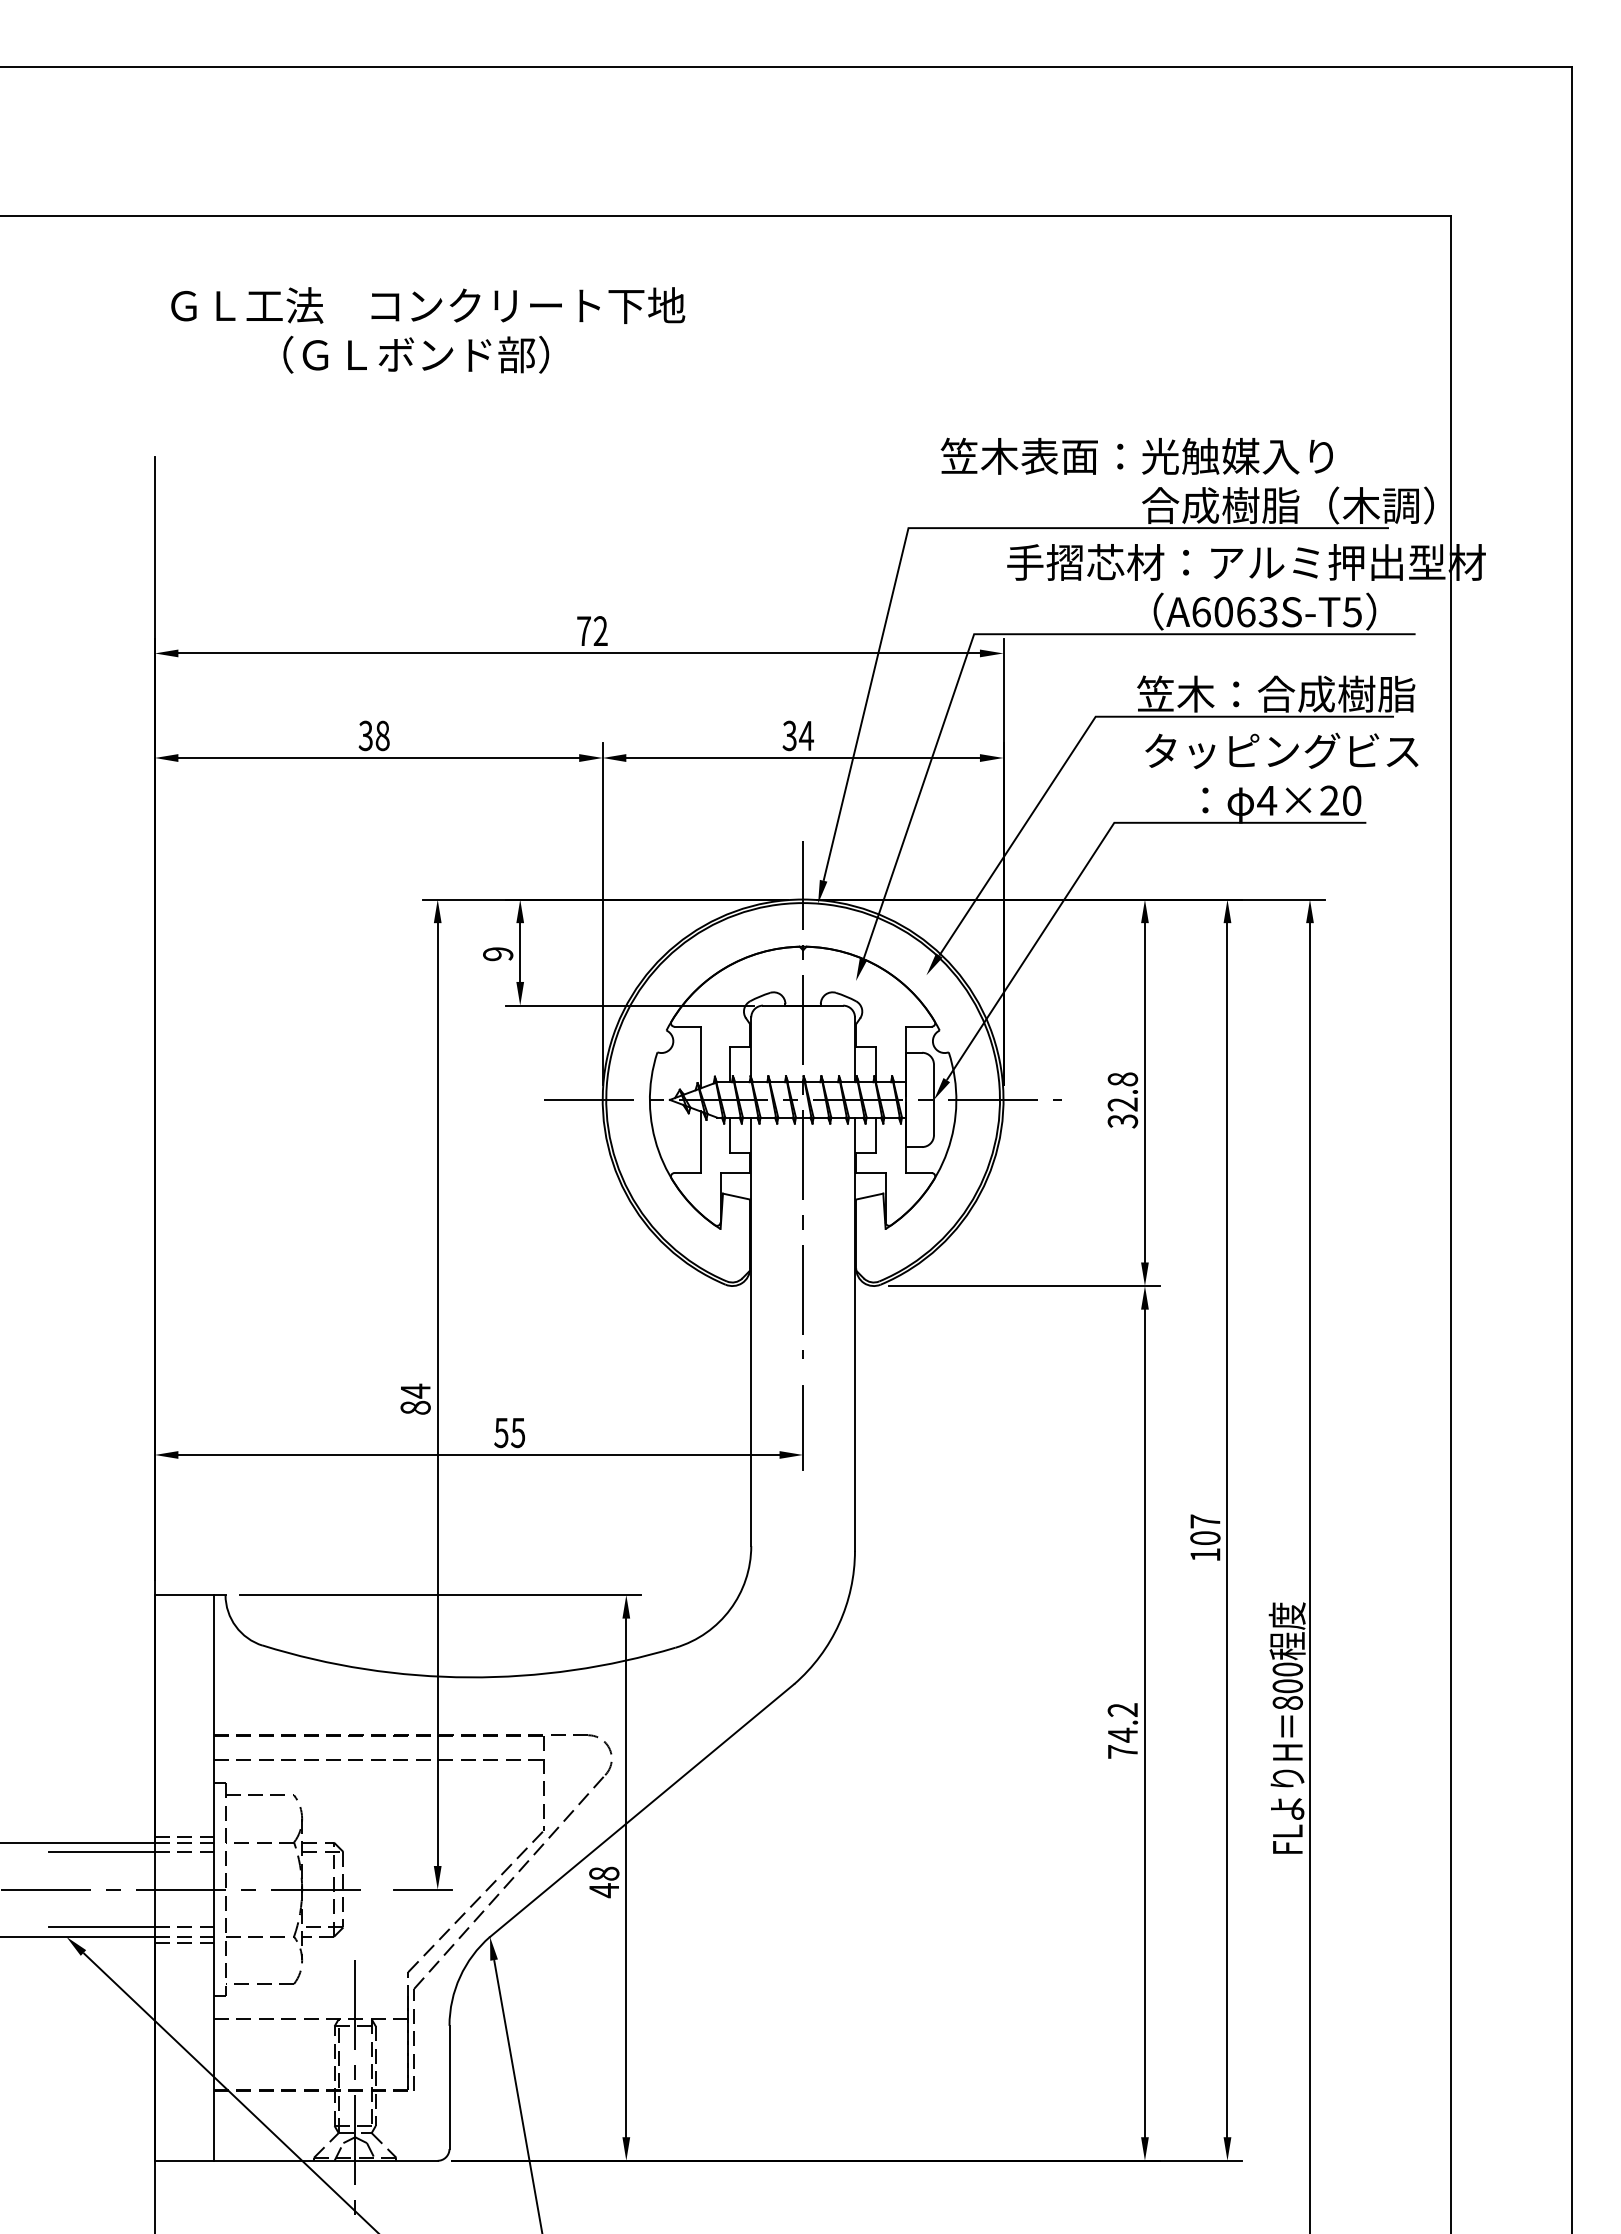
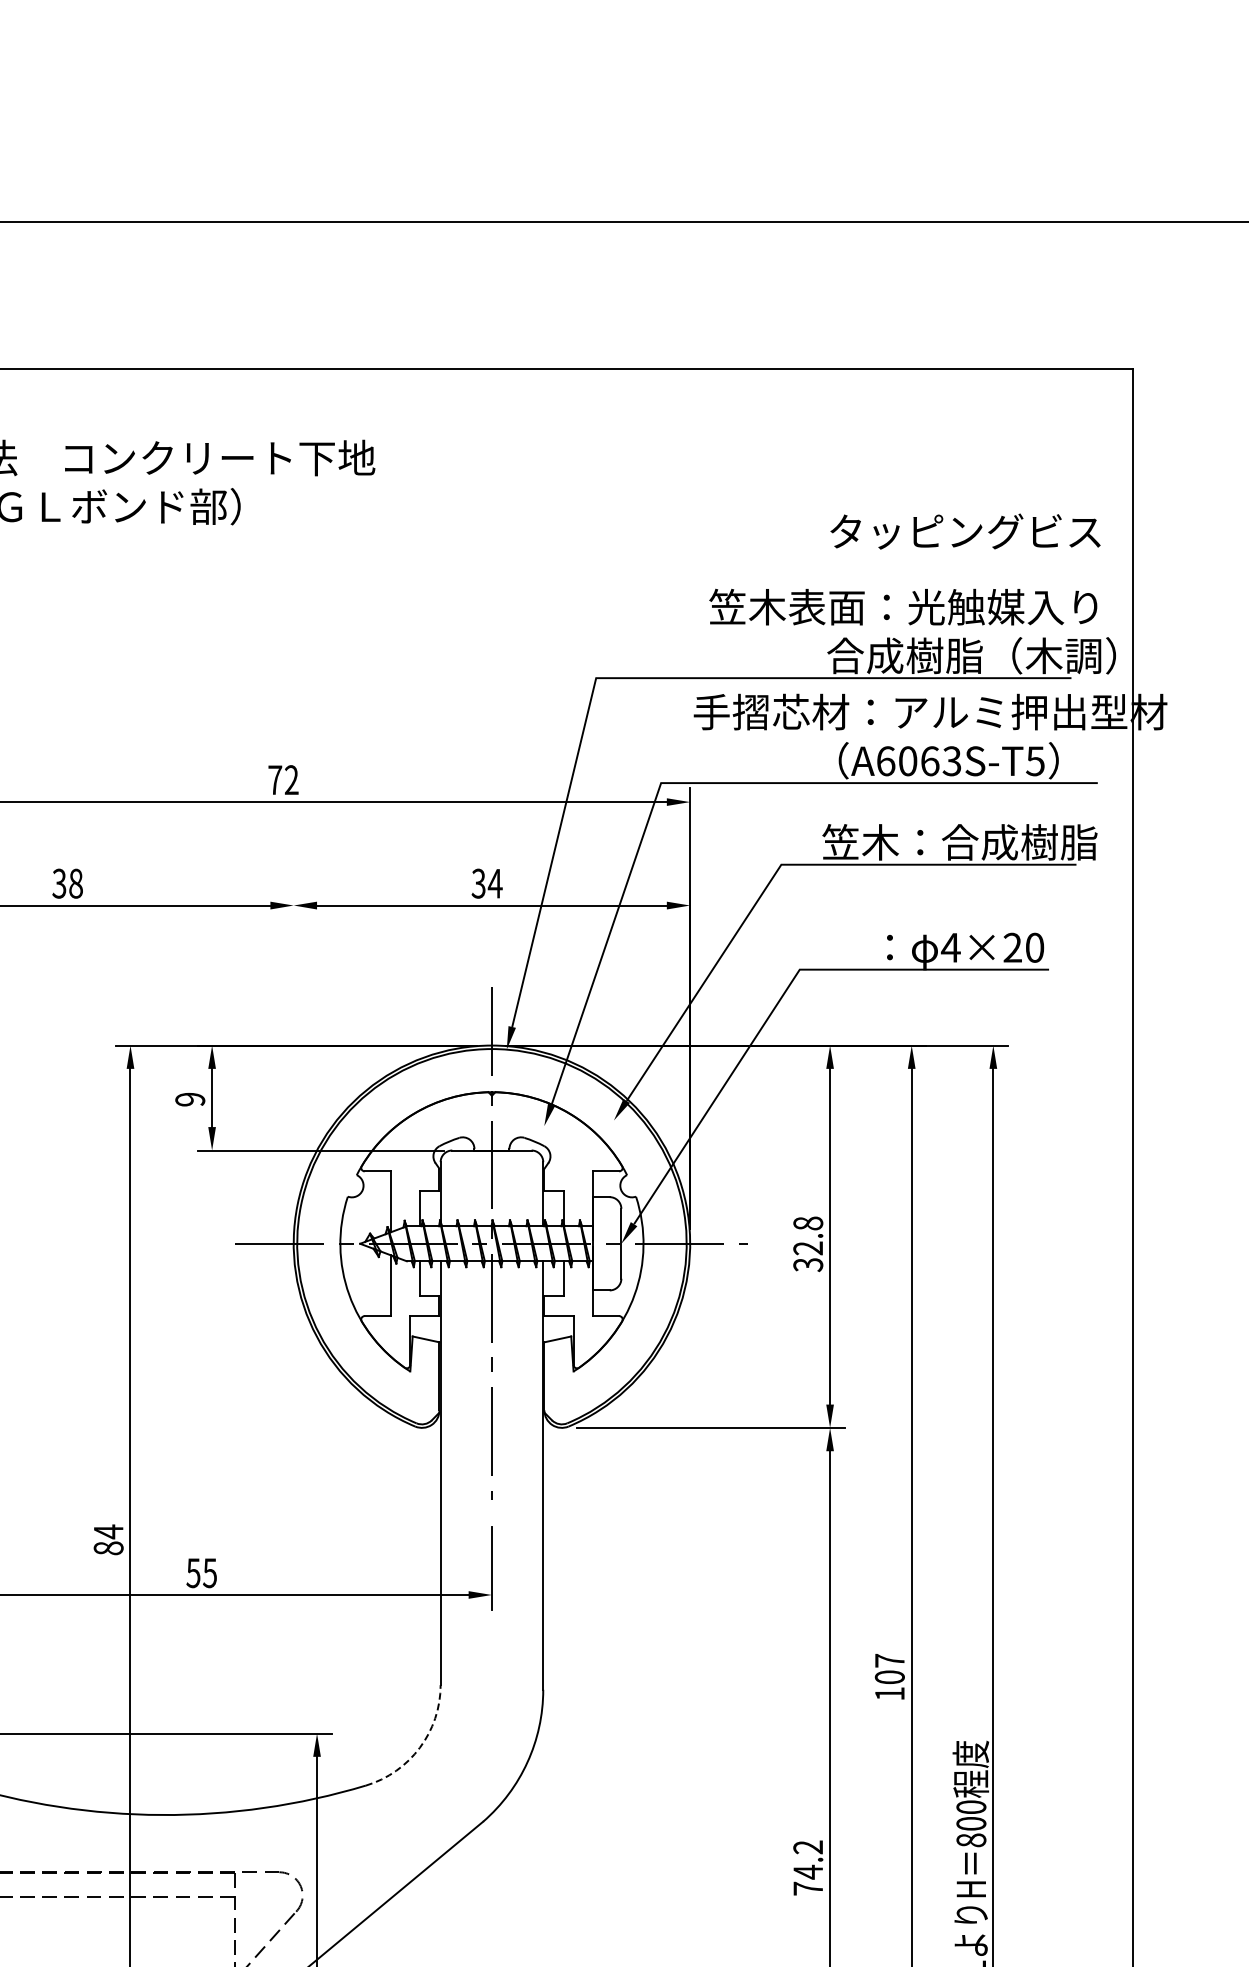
text: (1136, 455) -> (902, 606), moved
text: (1281, 750) -> (965, 531), moved
line: (602, 914) -> (293, 1060), removed
arc: (730, 1609) -> (420, 1747), solid -> dashed

